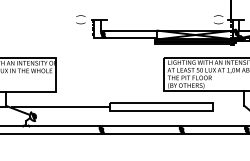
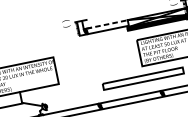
line: (131, 30) -> (107, 24), solid -> dashed
line: (61, 106) -> (65, 94), removed

